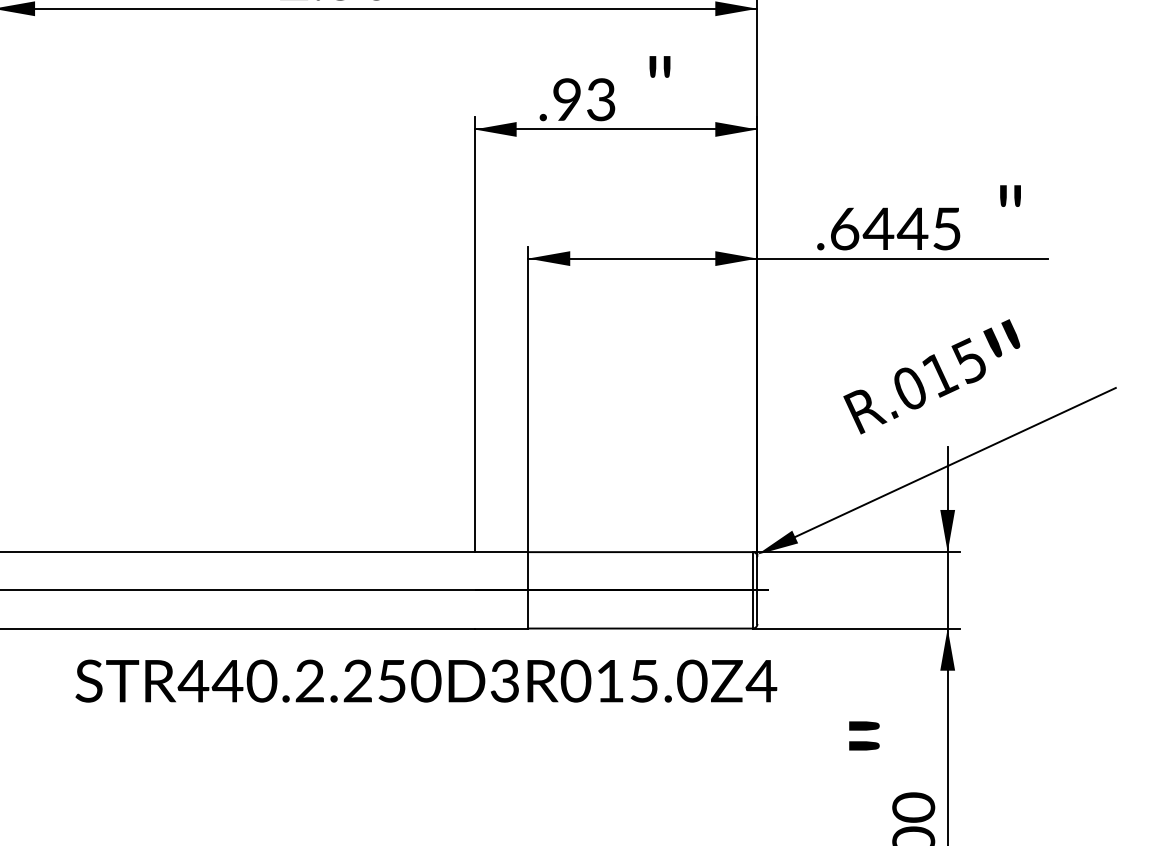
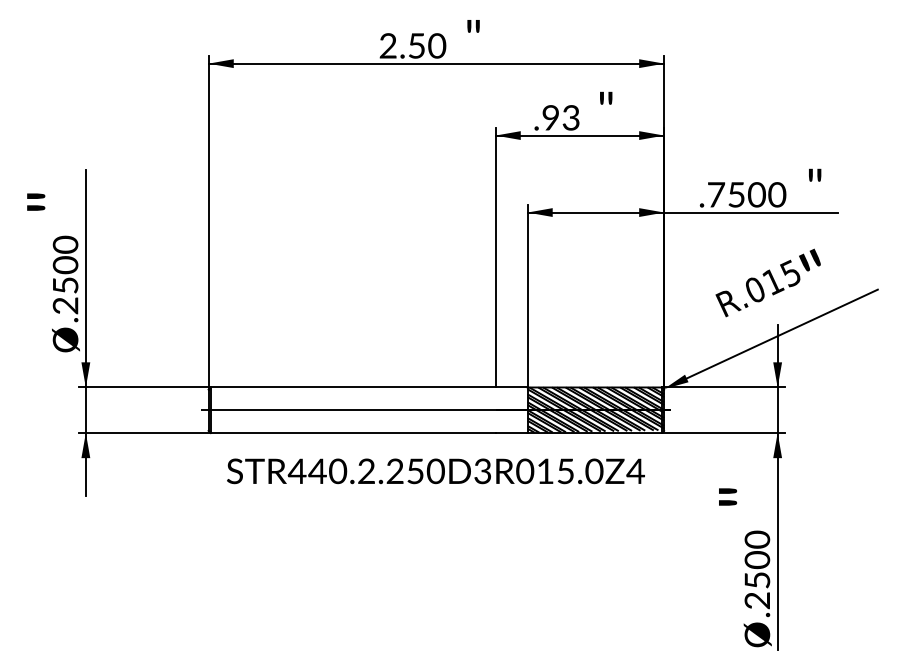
text: (897, 228) -> (747, 194), .6445 -> .7500
hatch: (642, 589) -> (595, 409), added
text: (425, 681) -> (435, 471), moved

